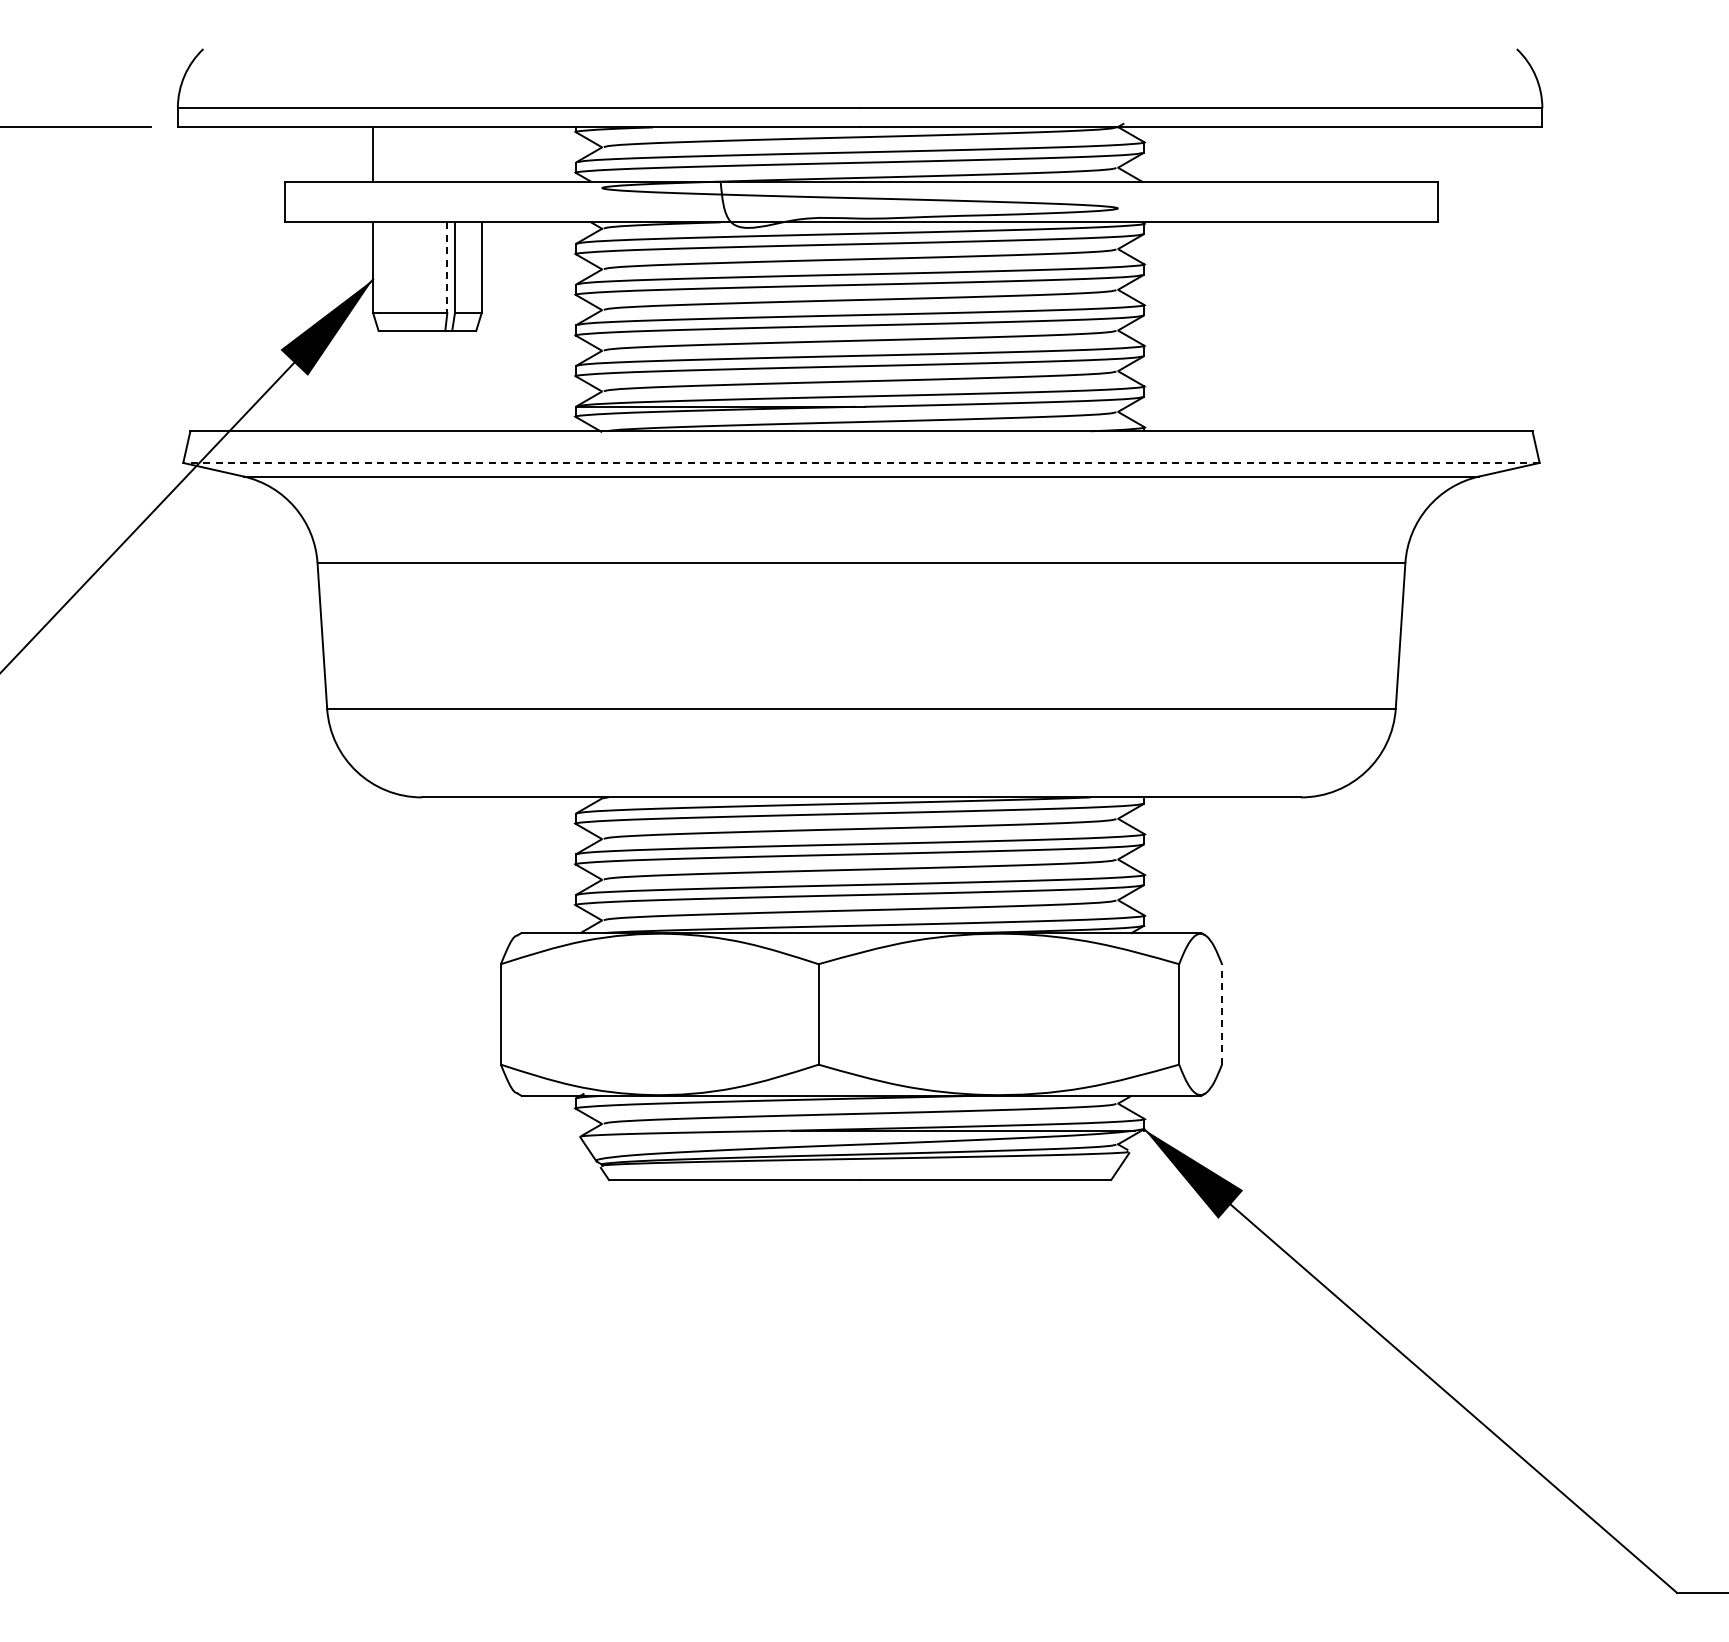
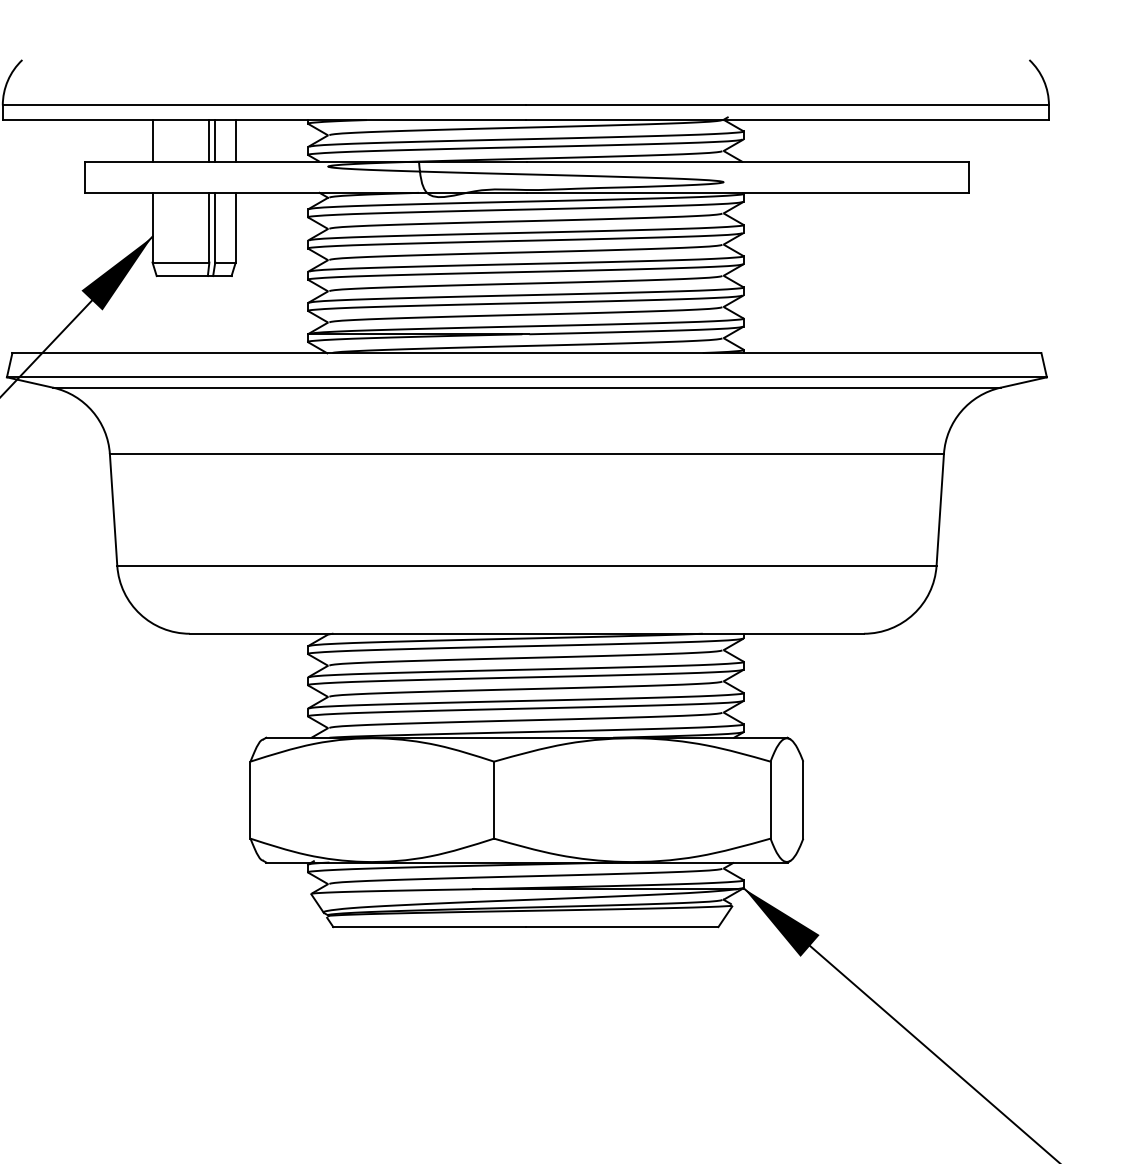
line: (447, 154) -> (209, 140), added
line: (454, 154) -> (214, 140), added
line: (481, 154) -> (235, 140), added
line: (447, 268) -> (209, 228), dashed -> solid
line: (860, 462) -> (526, 376), dashed -> solid
line: (1222, 1013) -> (803, 799), dashed -> solid

